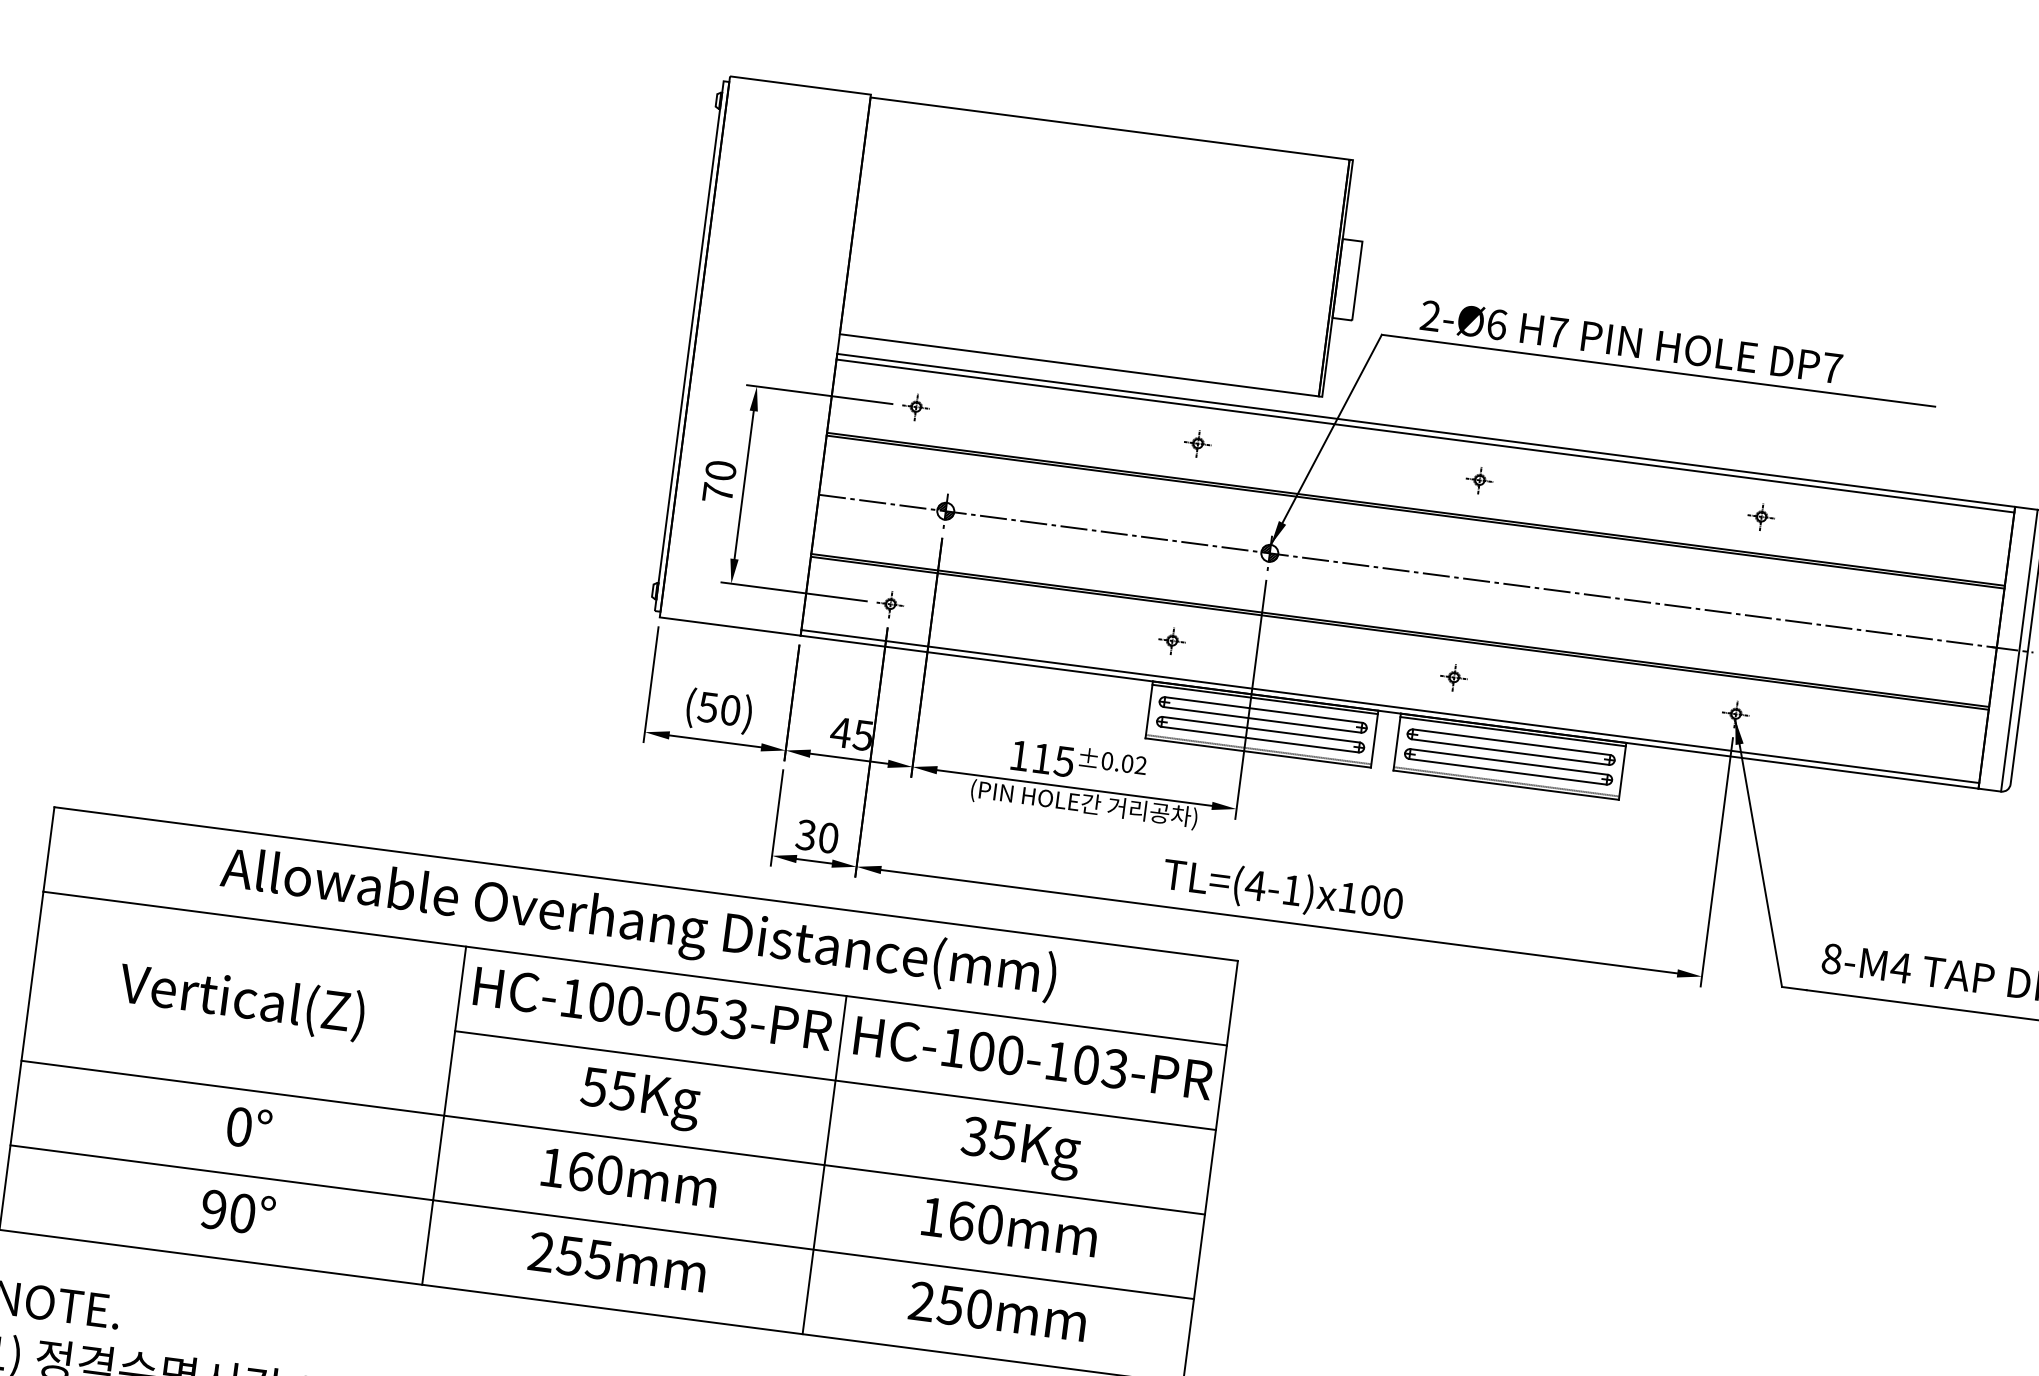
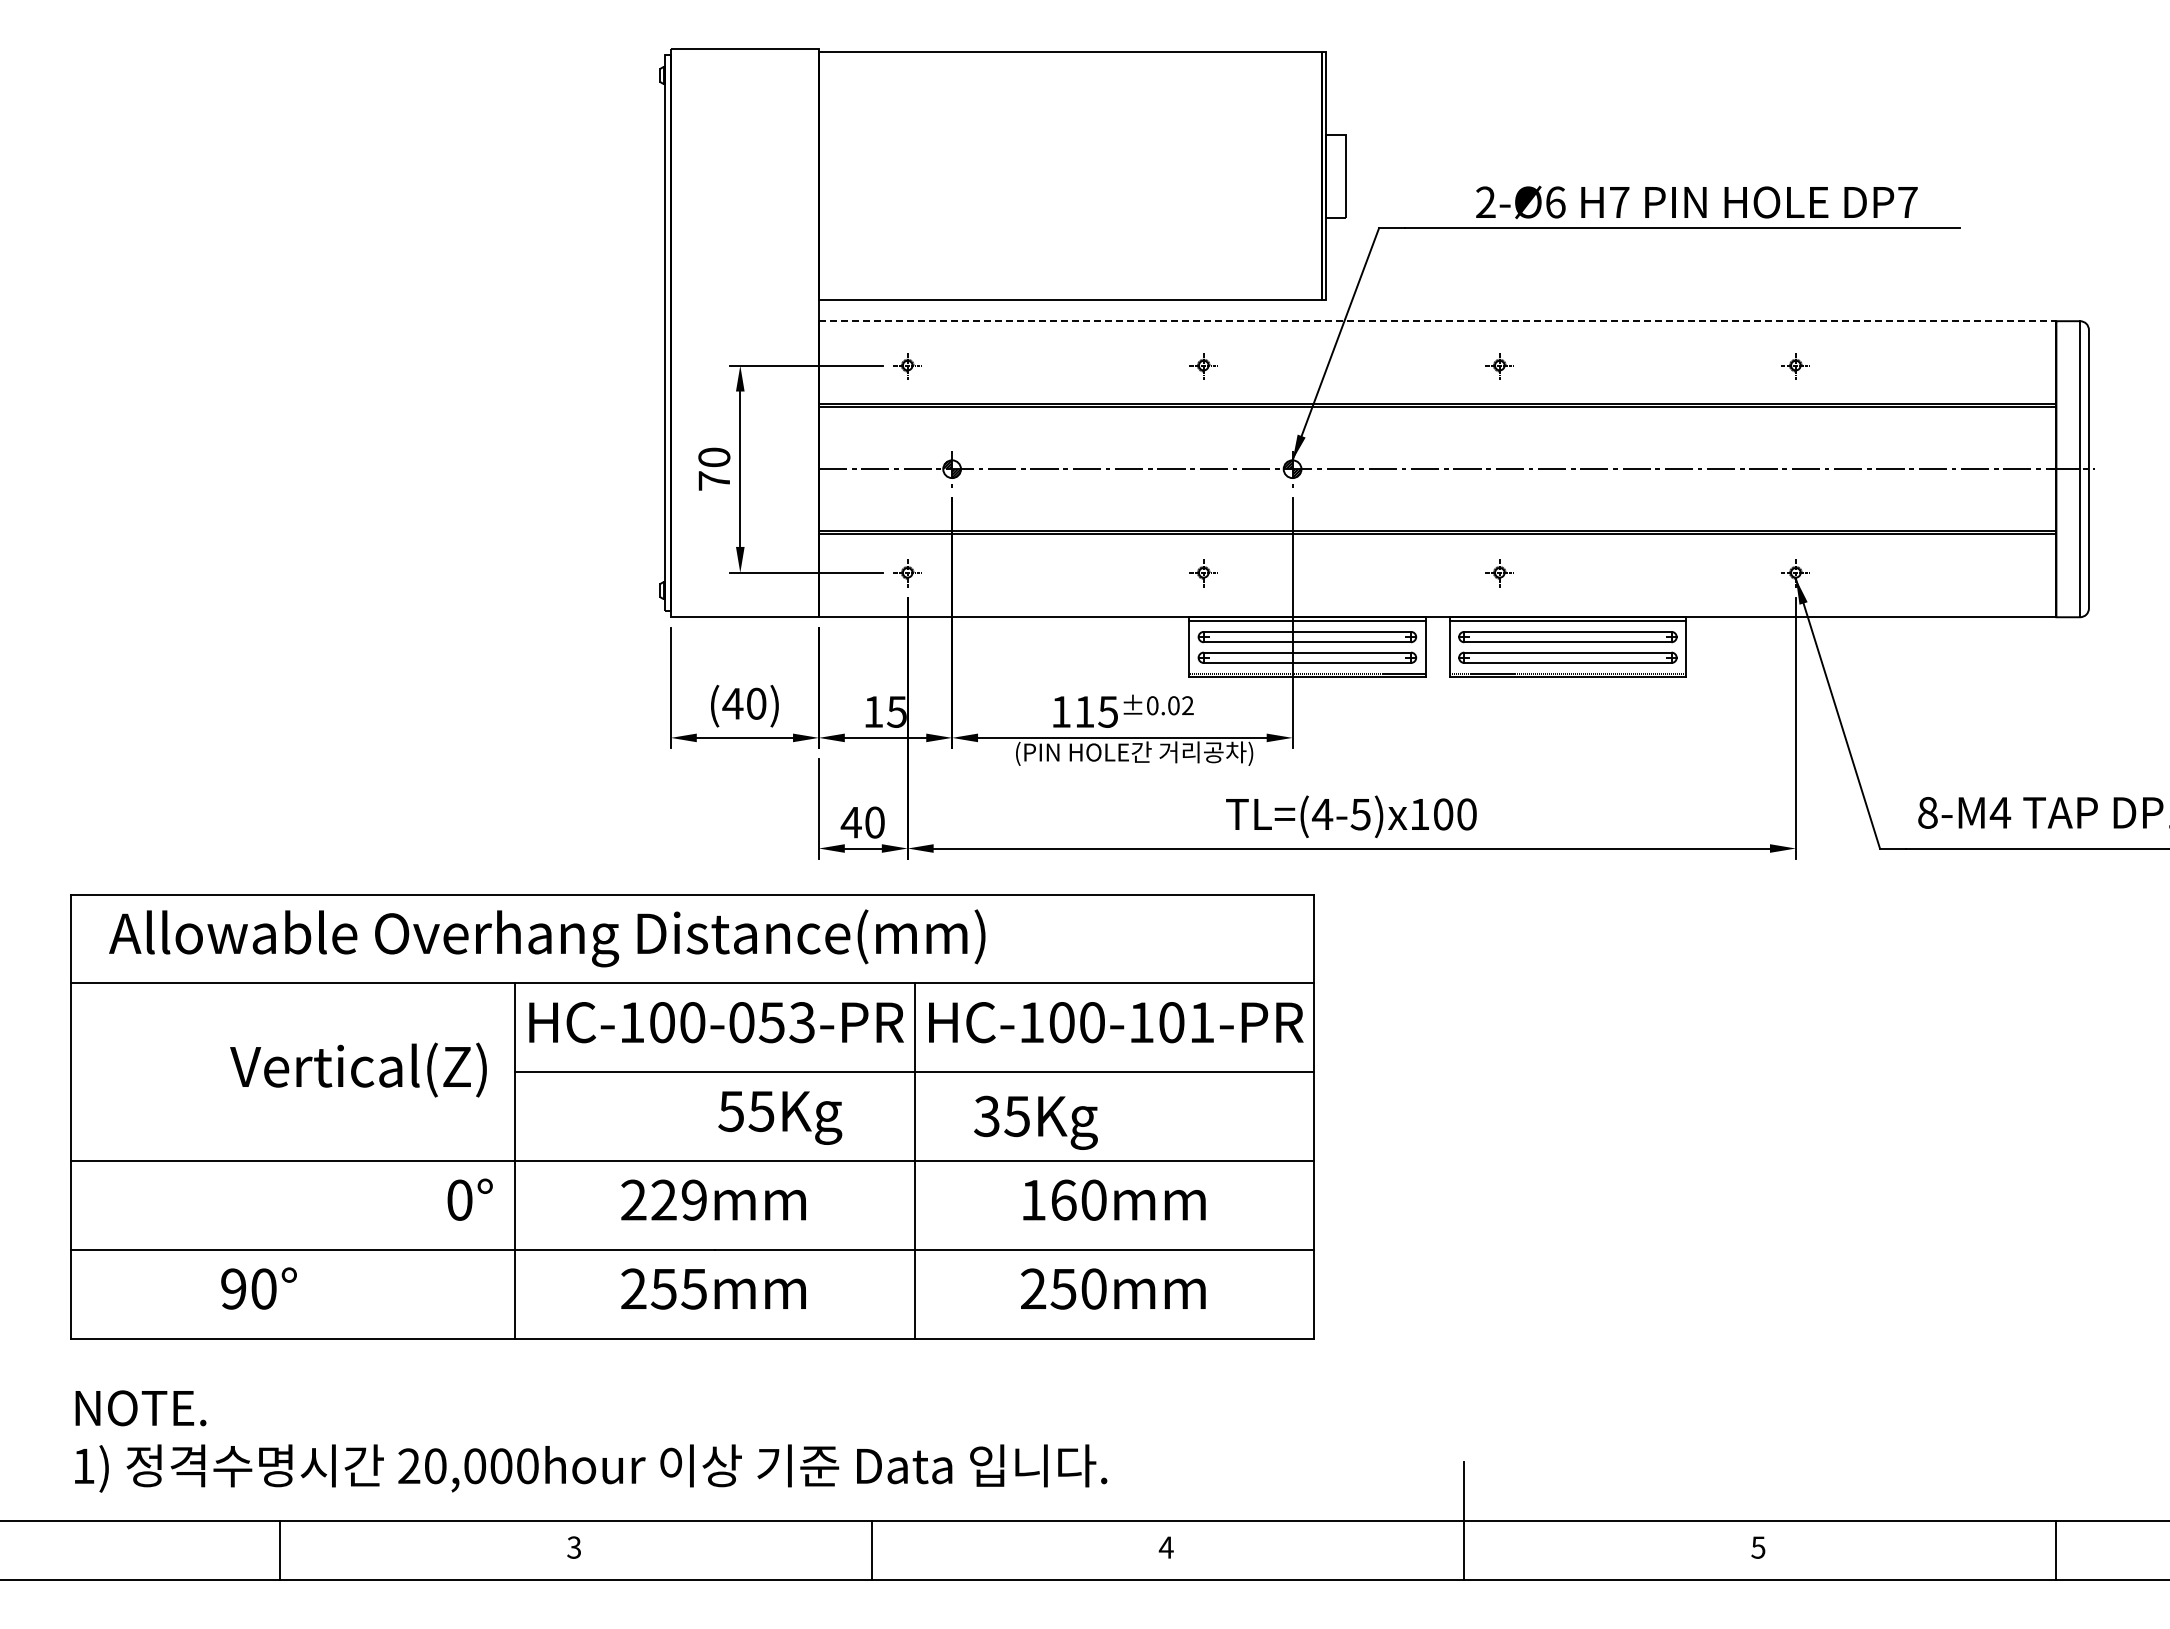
text: (1631, 341) -> (1696, 201), moved
line: (1426, 430) -> (1437, 321), solid -> dashed
line: (1425, 436) -> (1437, 327), removed
line: (1390, 706) -> (1437, 611), removed
text: (707, 707) -> (732, 703), (50) -> (40)
text: (840, 732) -> (873, 711), 45 -> 15
text: (805, 834) -> (850, 822), 30 -> 40
text: (1291, 890) -> (1360, 814), TL=(4-1)x100 -> TL=(4-5)x100
text: (638, 925) -> (547, 938), moved
text: (241, 1000) -> (358, 1069), moved
text: (1114, 1068) -> (1201, 1022), HC-100-103-PR -> HC-100-101-PR
text: (640, 1099) -> (780, 1117), moved
text: (248, 1127) -> (469, 1199), moved
text: (1020, 1148) -> (1035, 1122), moved
text: (580, 1170) -> (663, 1199), 160mm -> 229mm
text: (237, 1212) -> (258, 1288), moved

